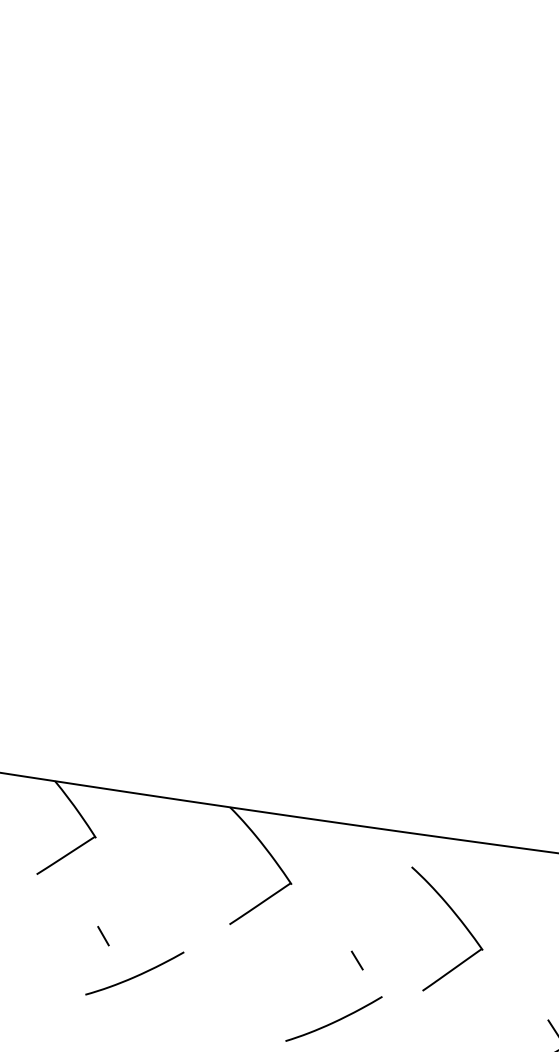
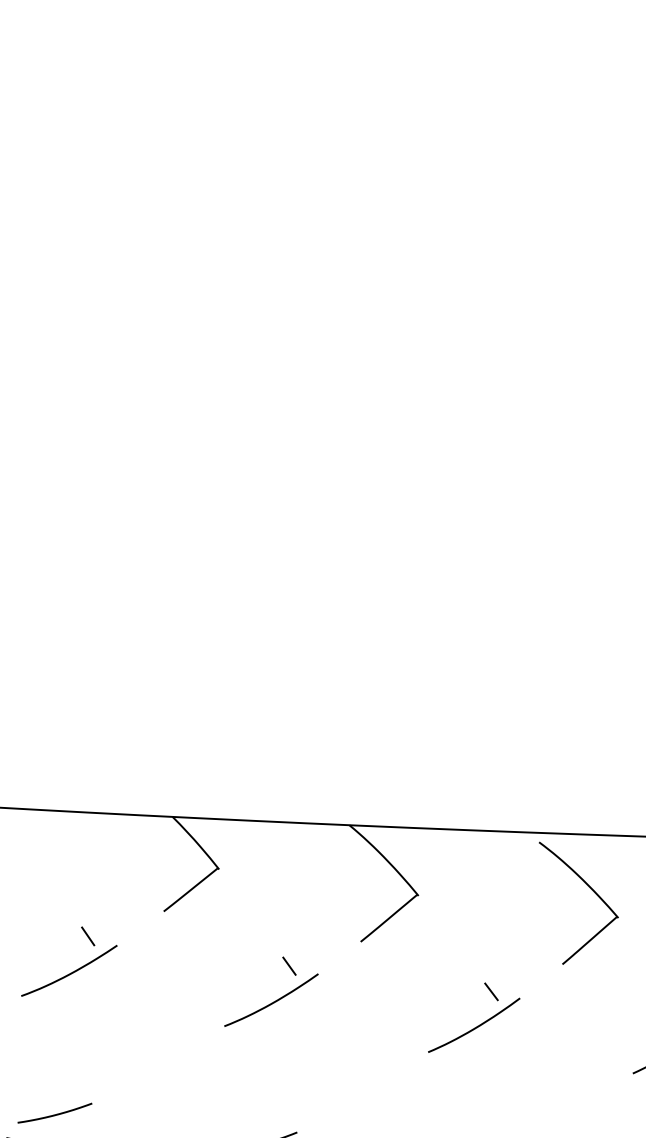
part: (460, 922) -> (593, 892), moved
line: (103, 935) -> (289, 965), moved
line: (357, 960) -> (491, 991), moved

